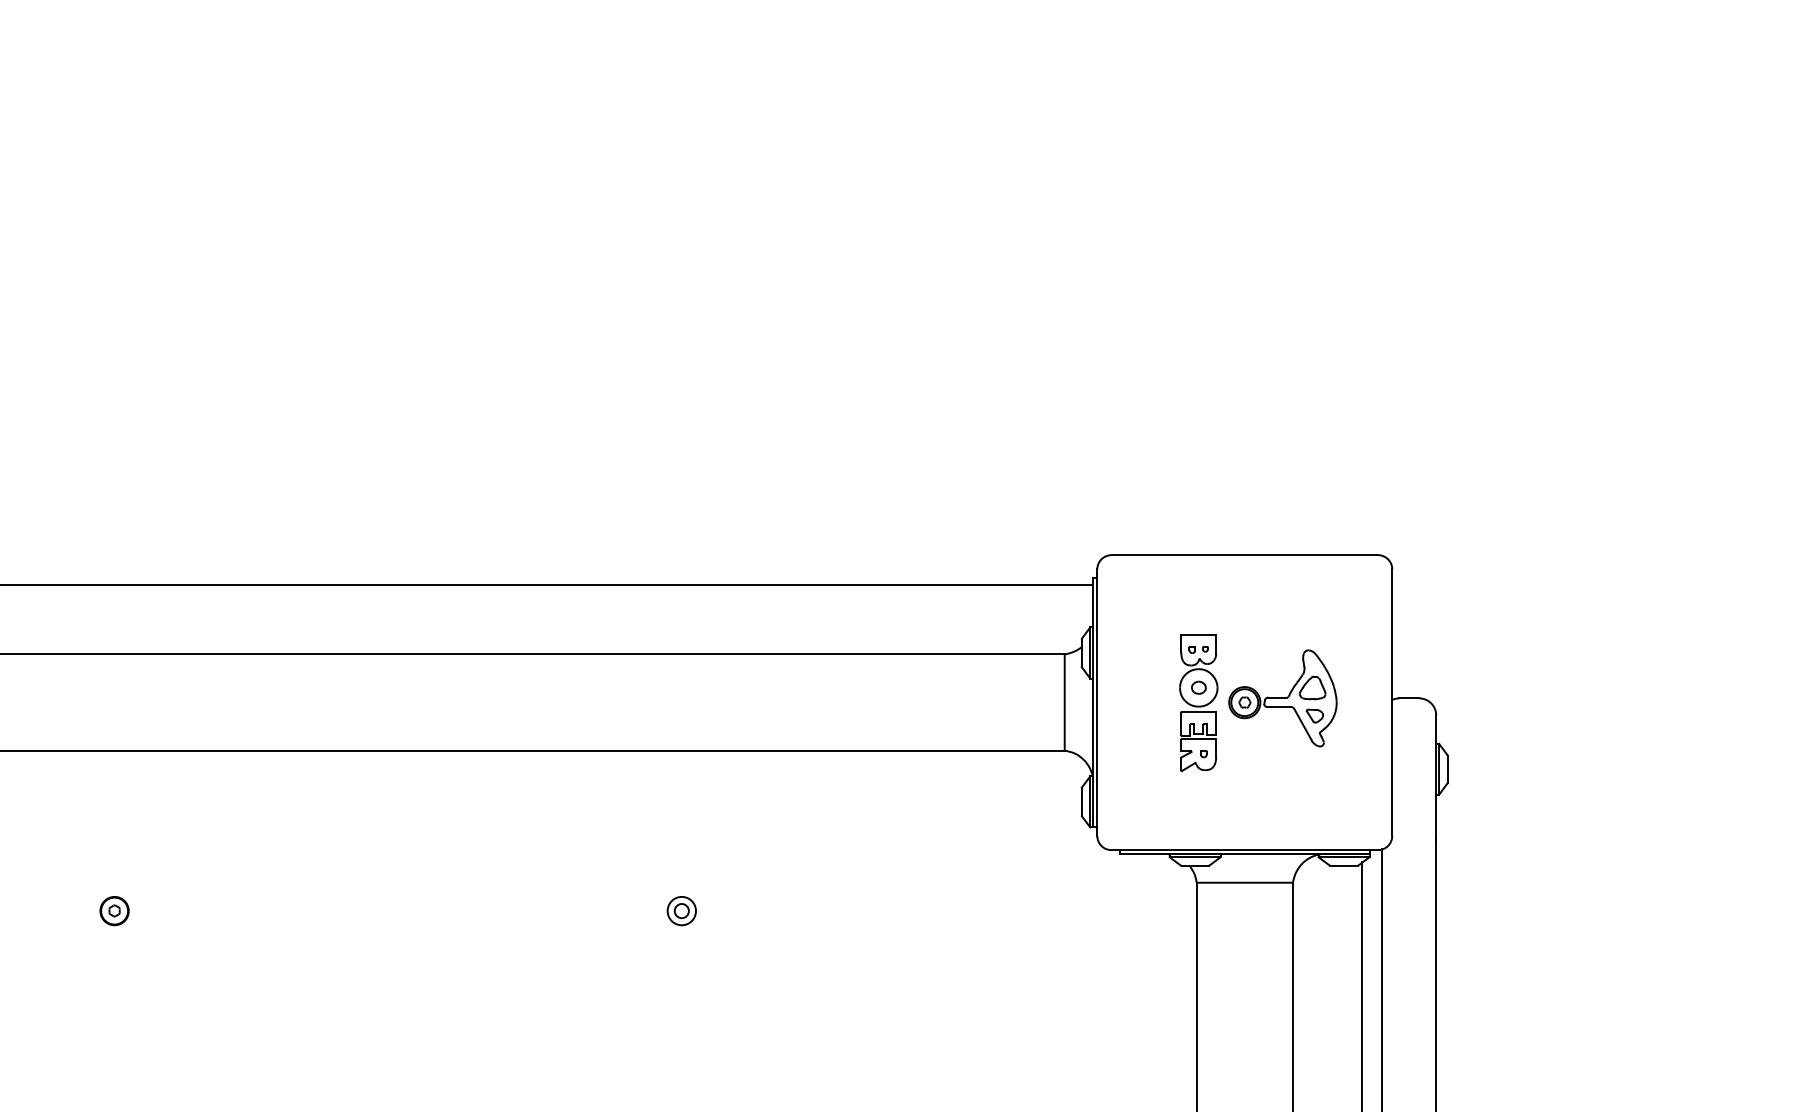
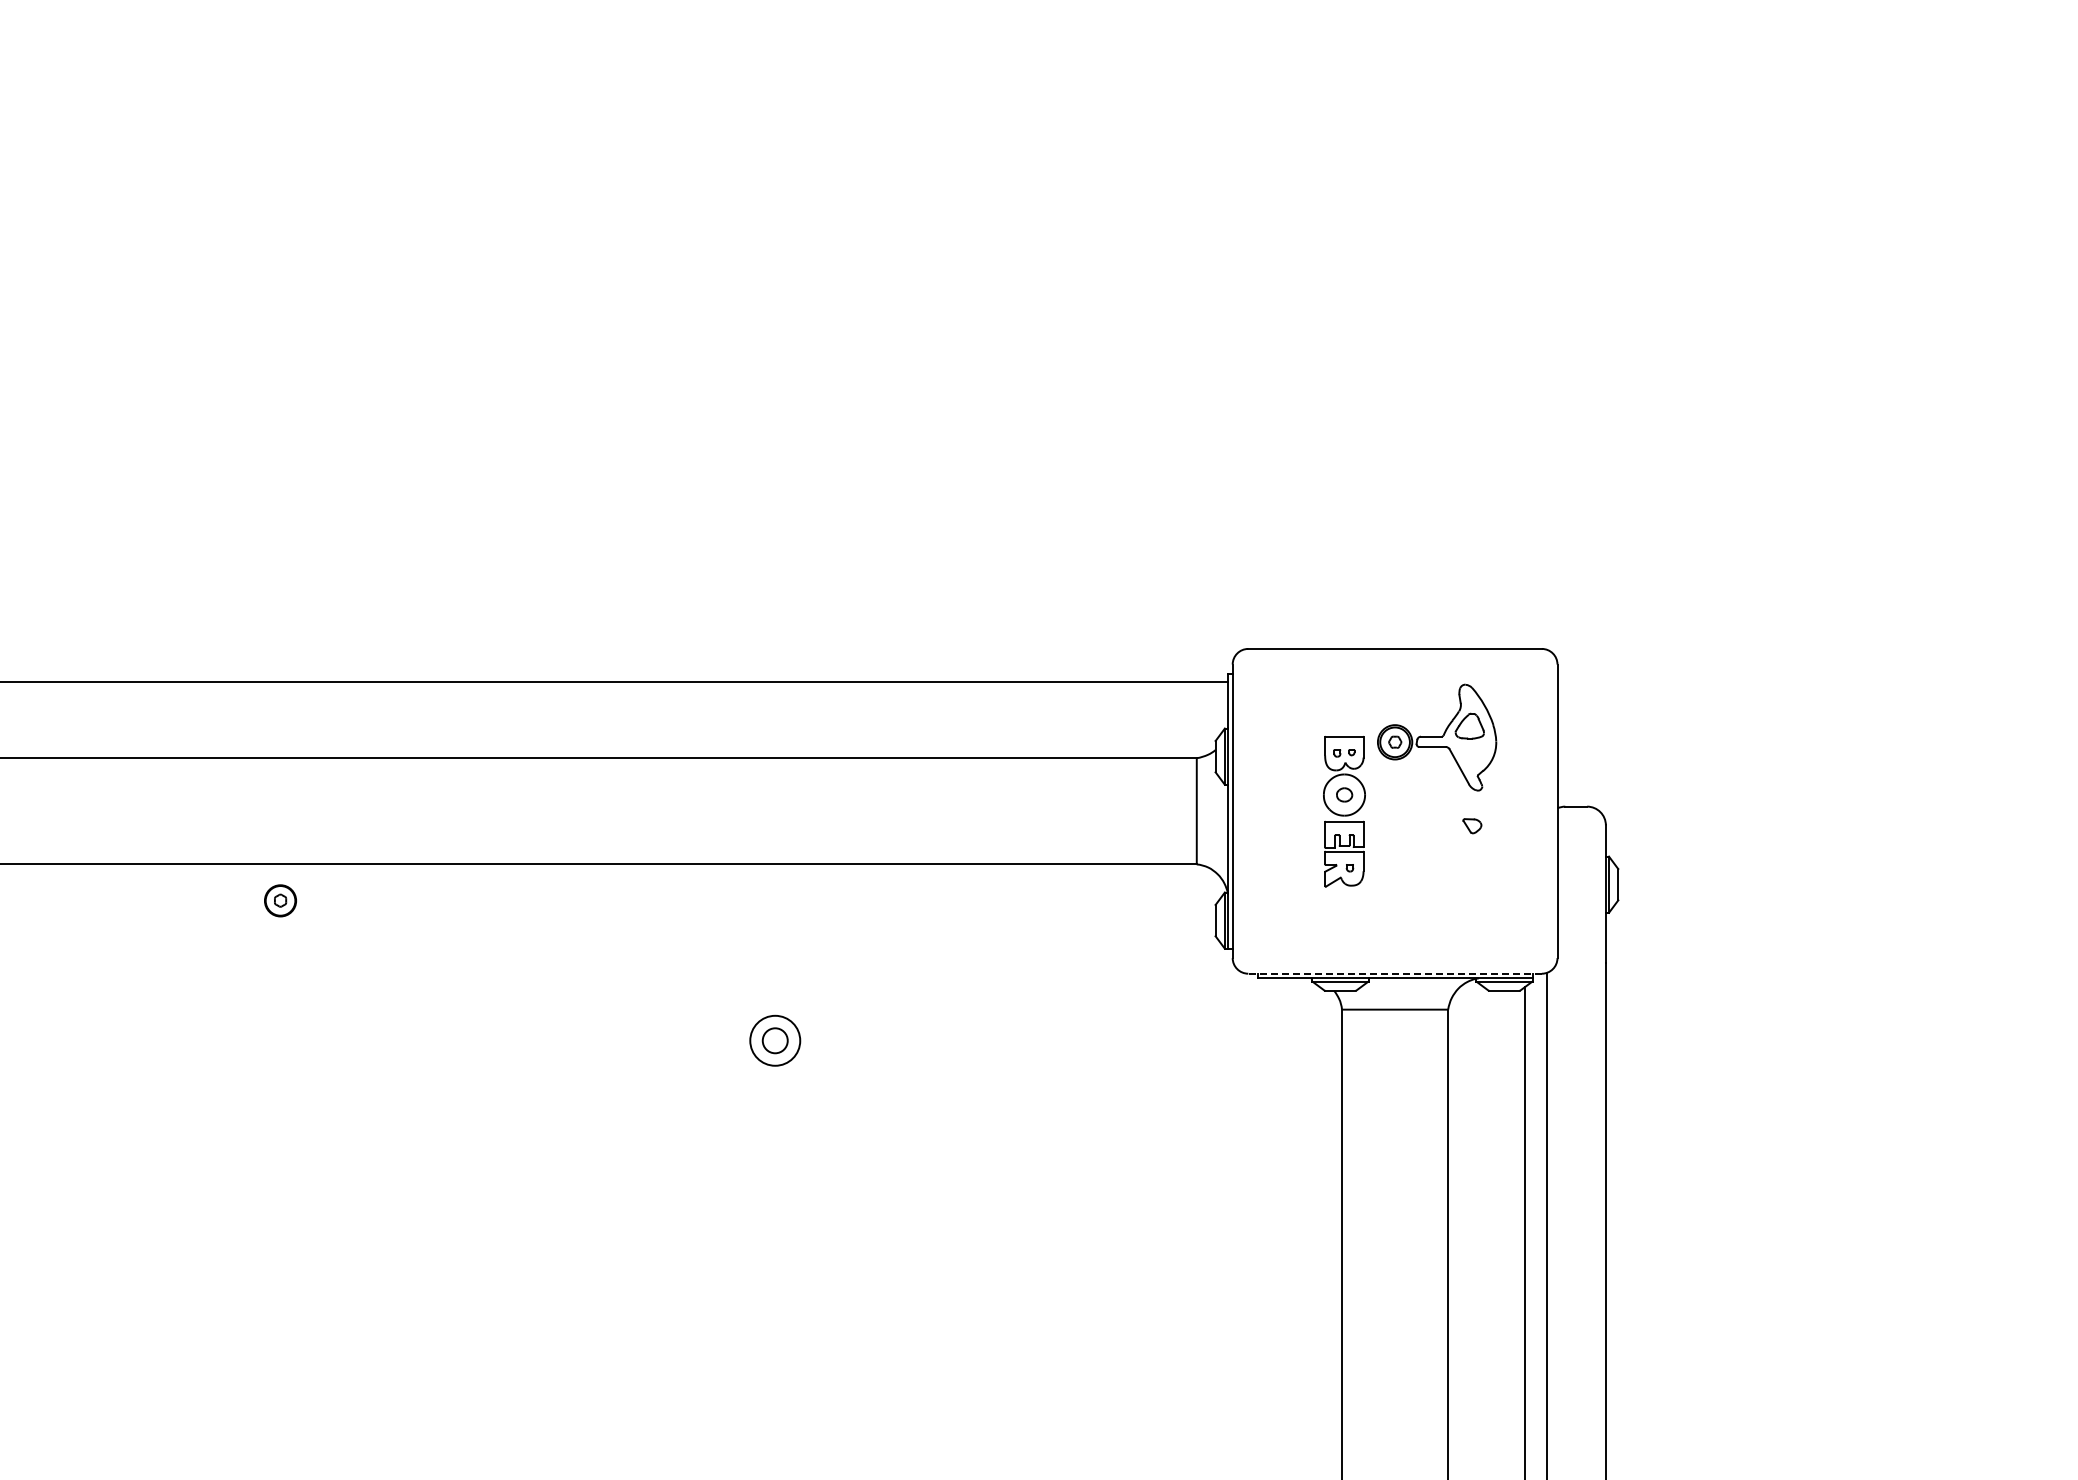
part: (1283, 698) -> (1437, 737), moved
line: (1245, 849) -> (1395, 973), solid -> dashed
part: (114, 910) -> (280, 900), moved
part: (681, 910) -> (774, 1040), size x1.6

